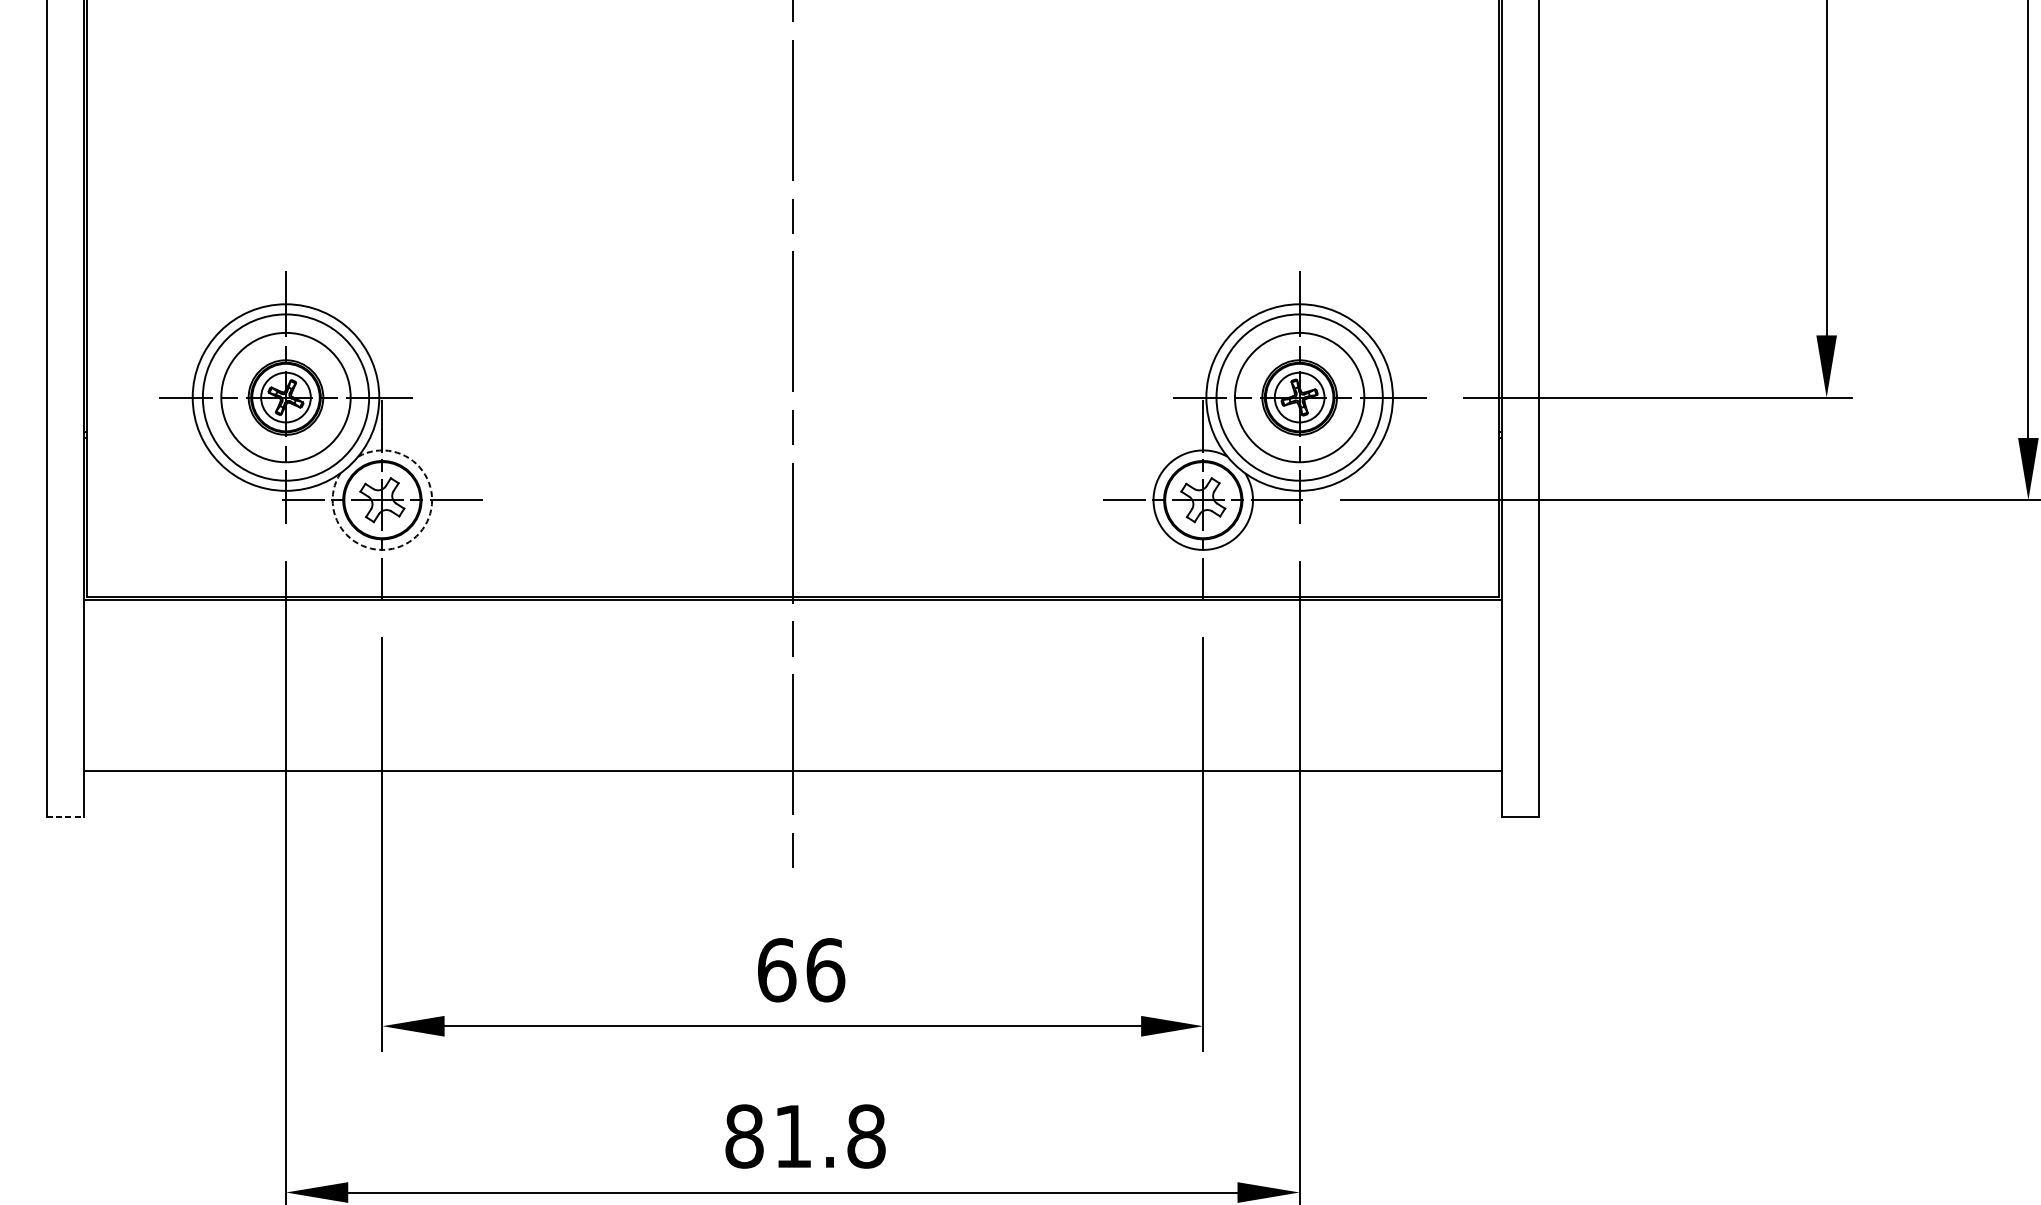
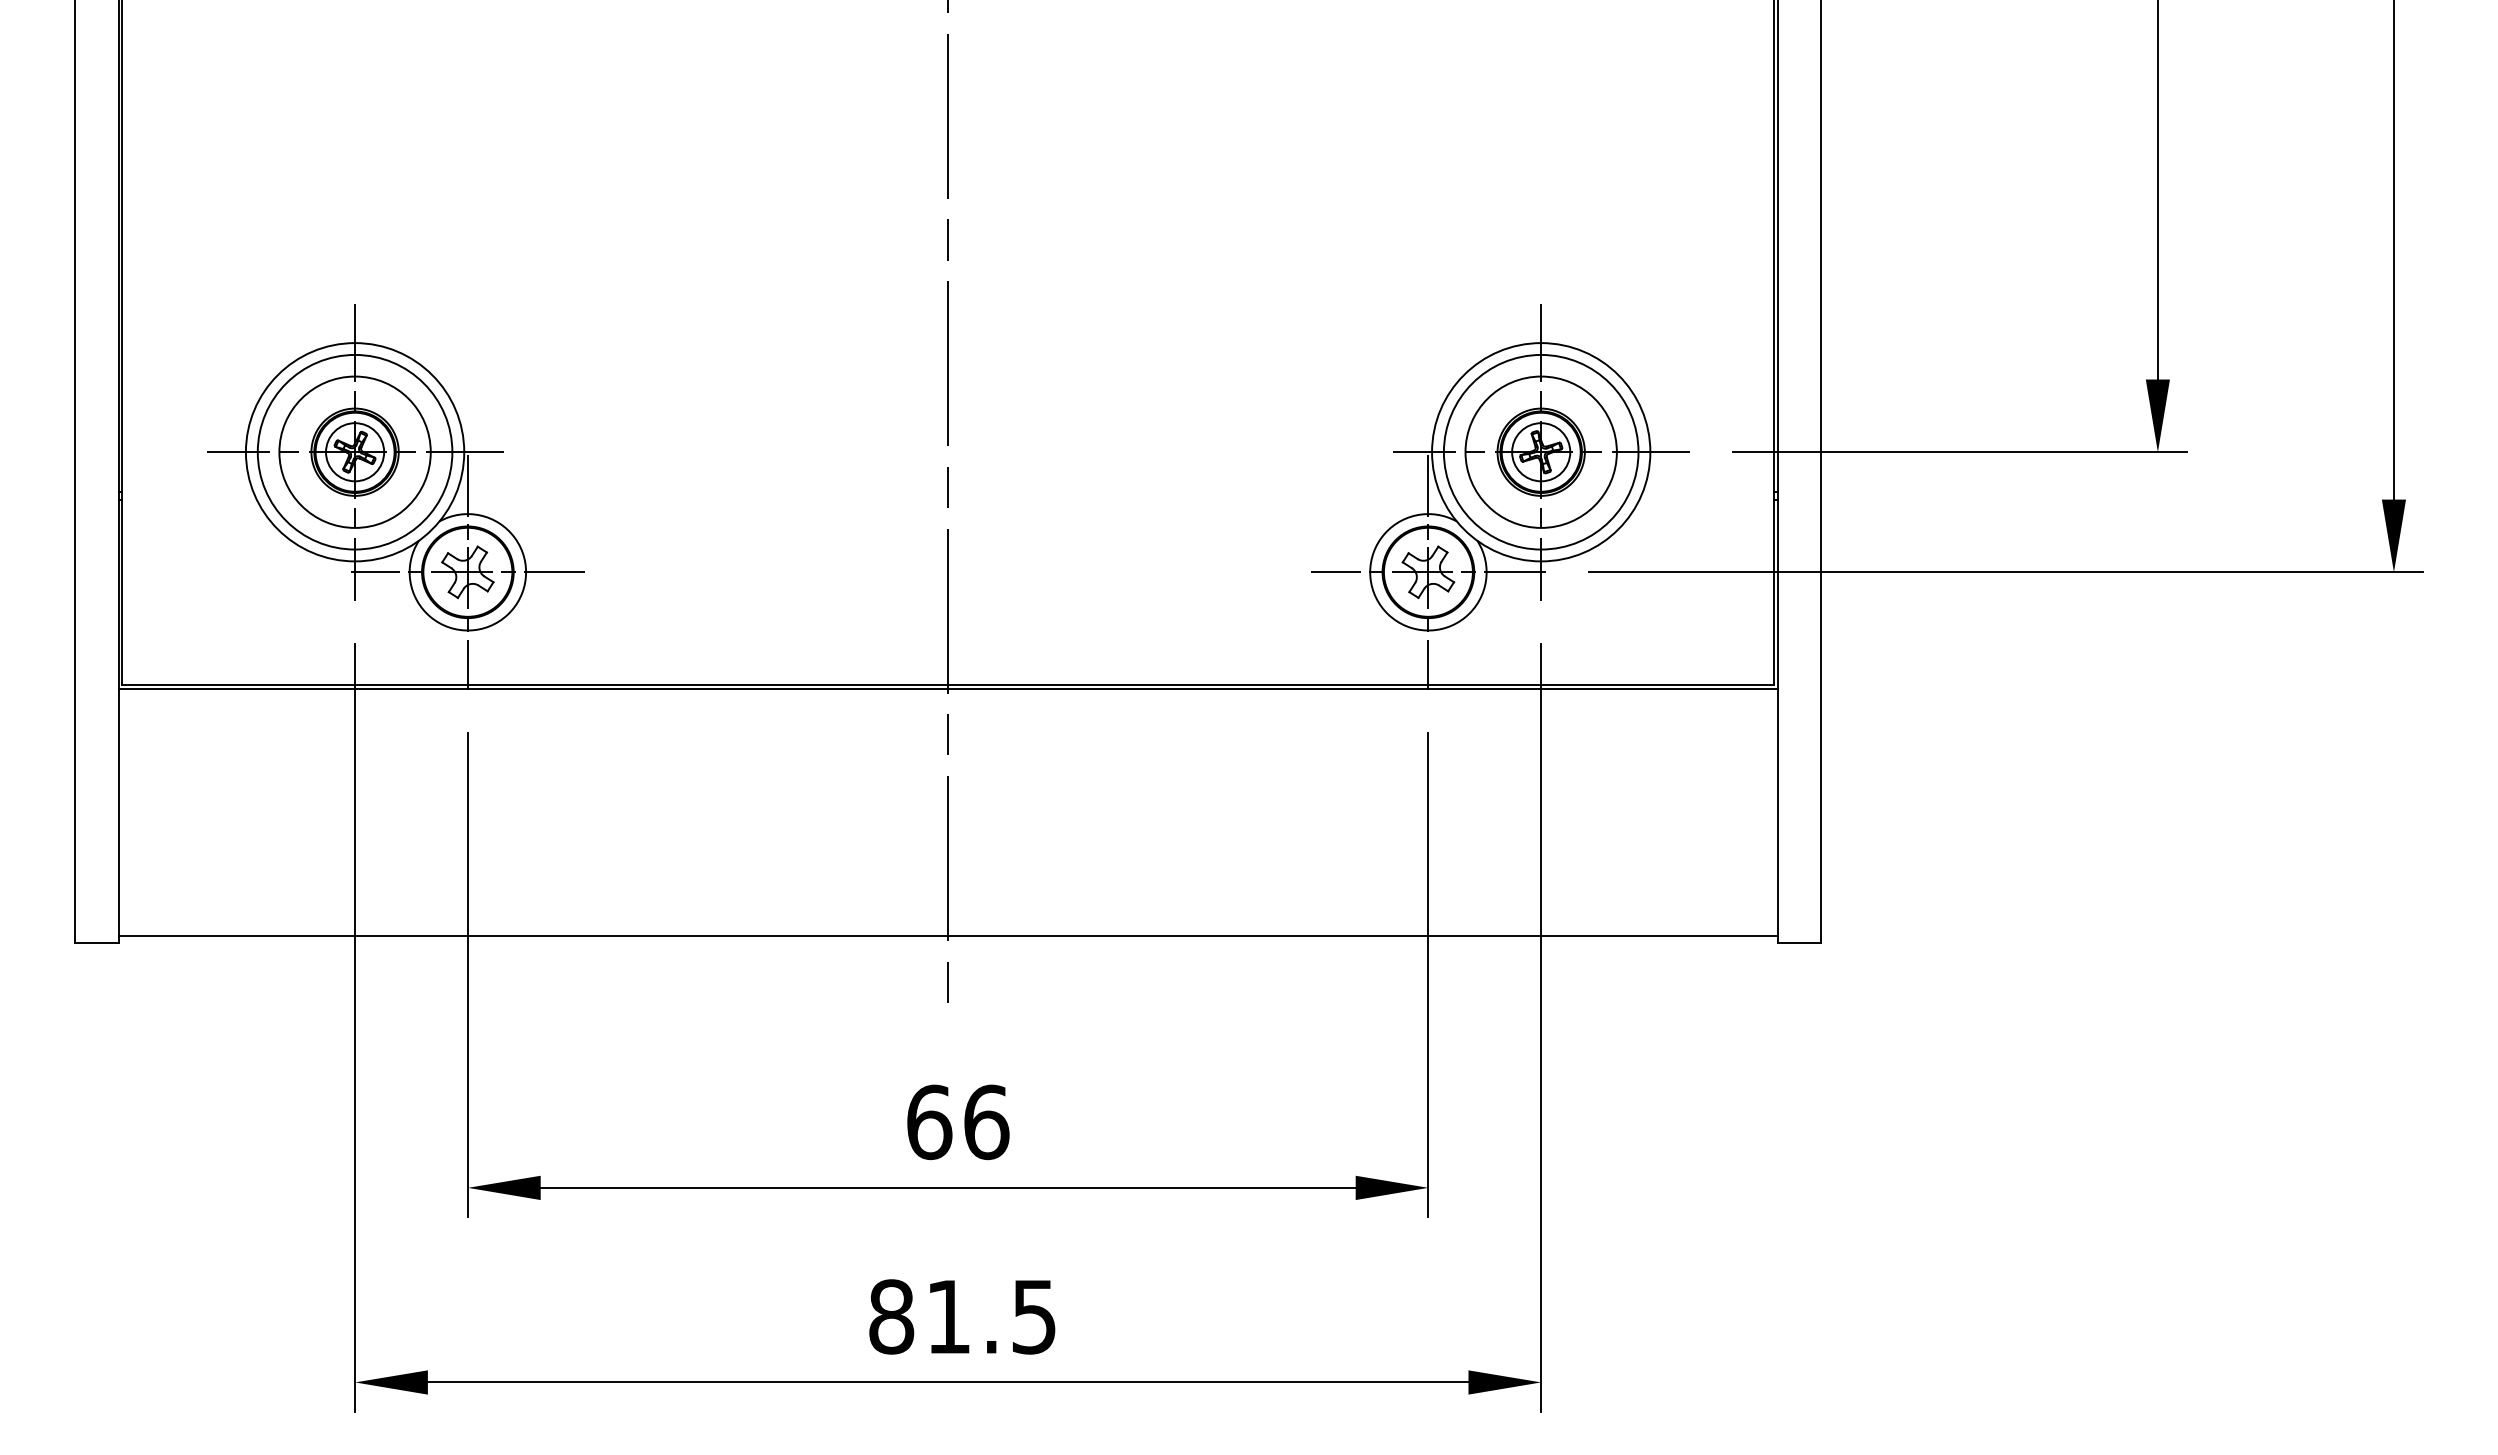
arc: (416, 536) -> (507, 614), dashed -> solid
line: (792, 771) -> (947, 936), moved
line: (65, 817) -> (96, 943), dashed -> solid
text: (866, 1136) -> (1034, 1316), 81.8 -> 81.5

